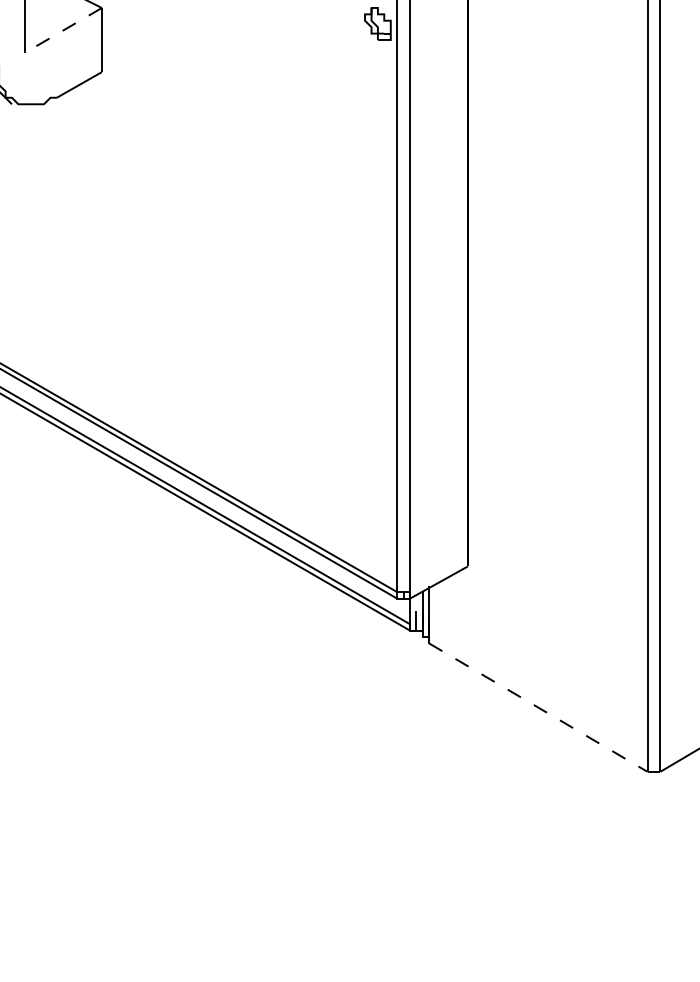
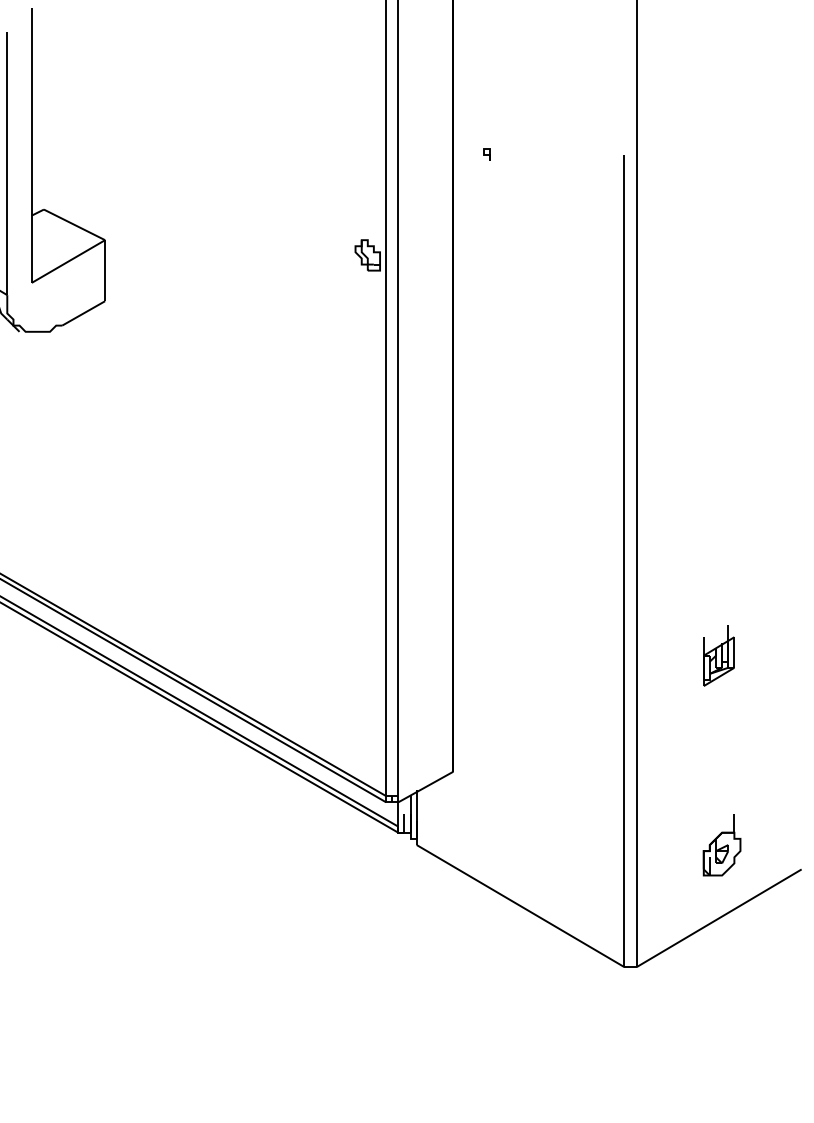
line: (63, 30) -> (68, 261), dashed -> solid
line: (539, 708) -> (521, 906), dashed -> solid

